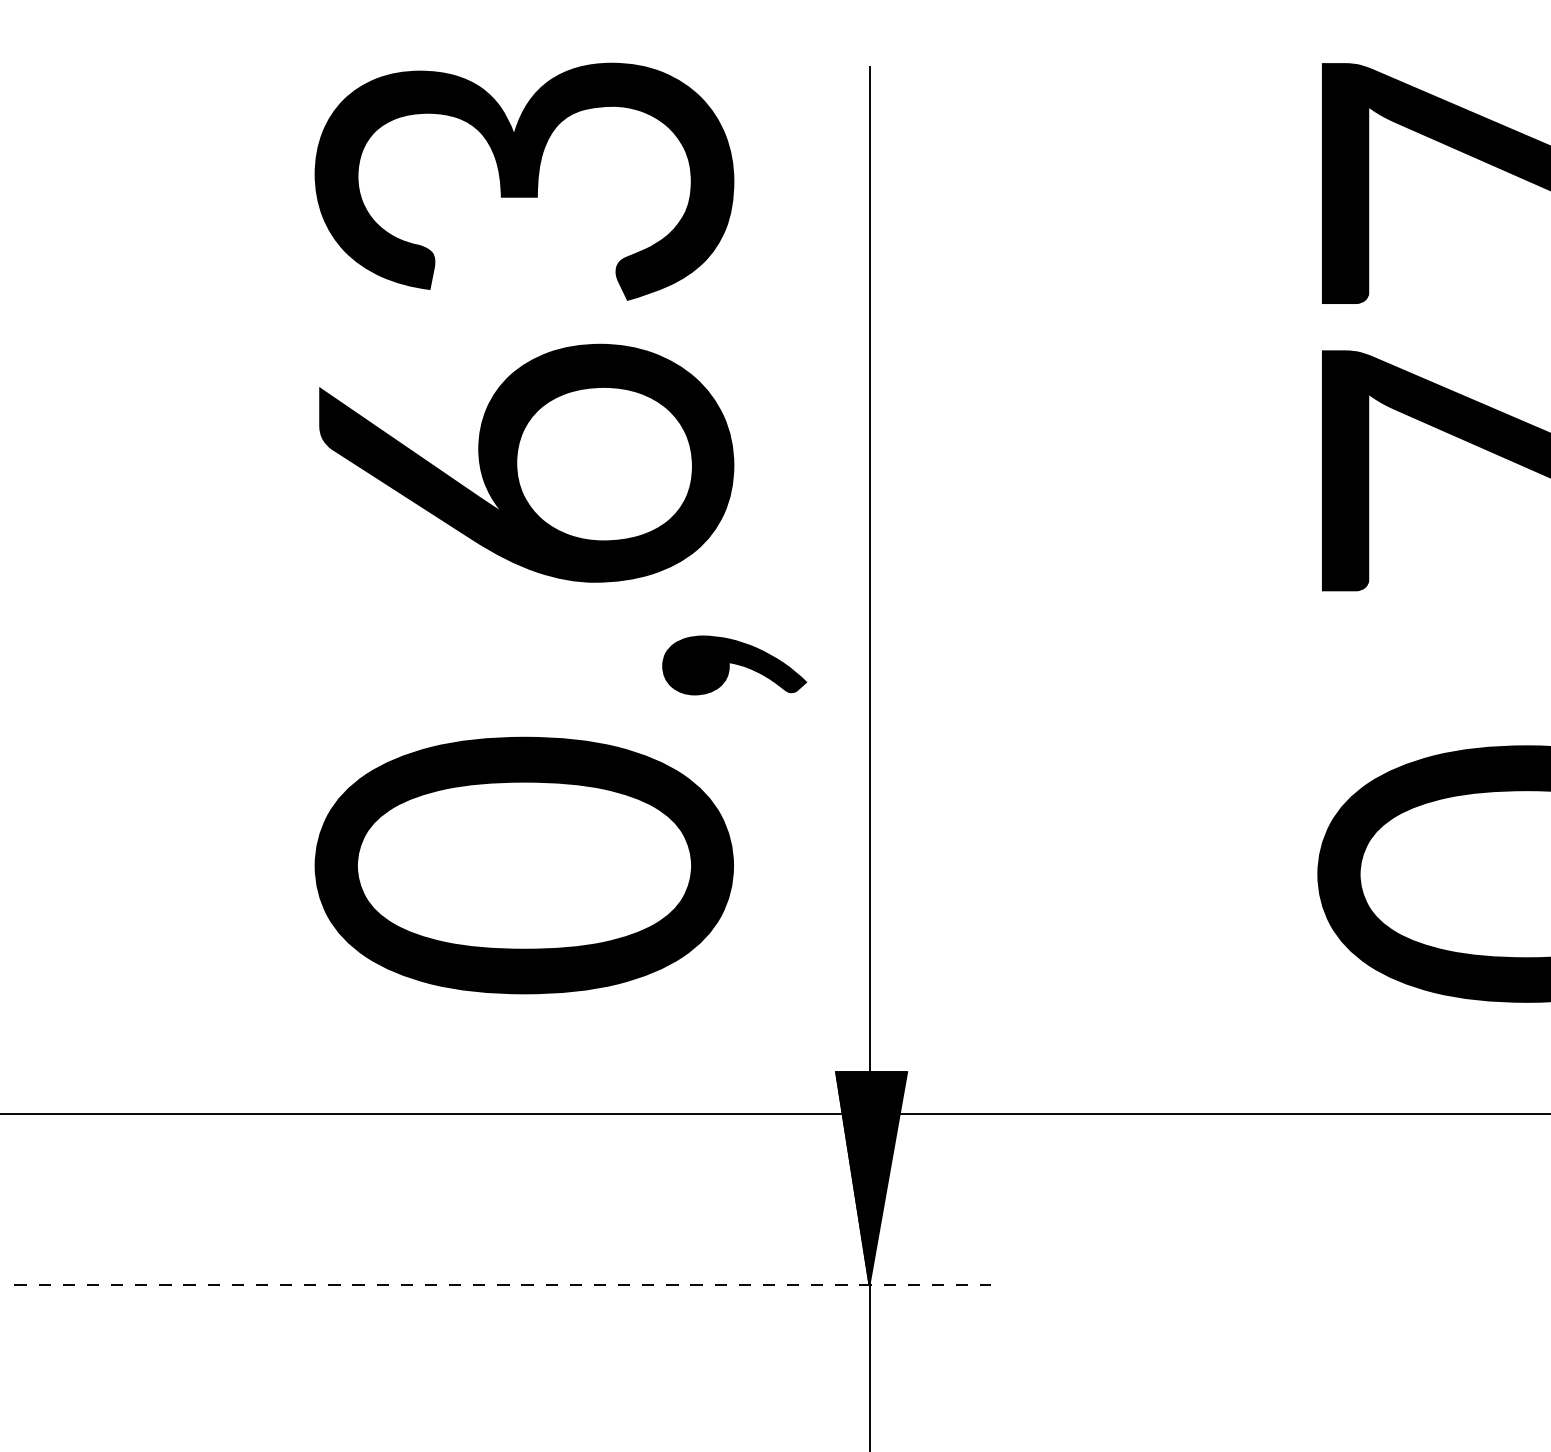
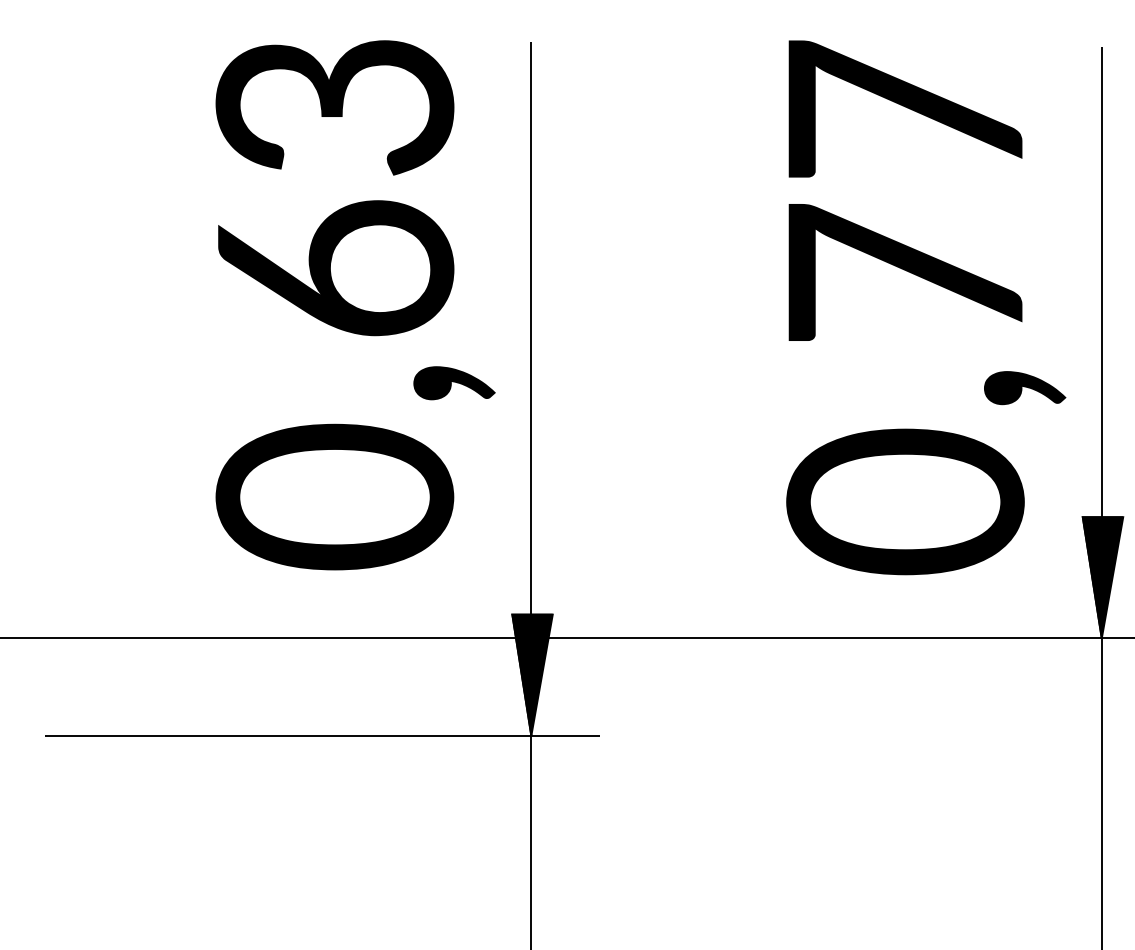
line: (502, 1284) -> (322, 735), dashed -> solid

